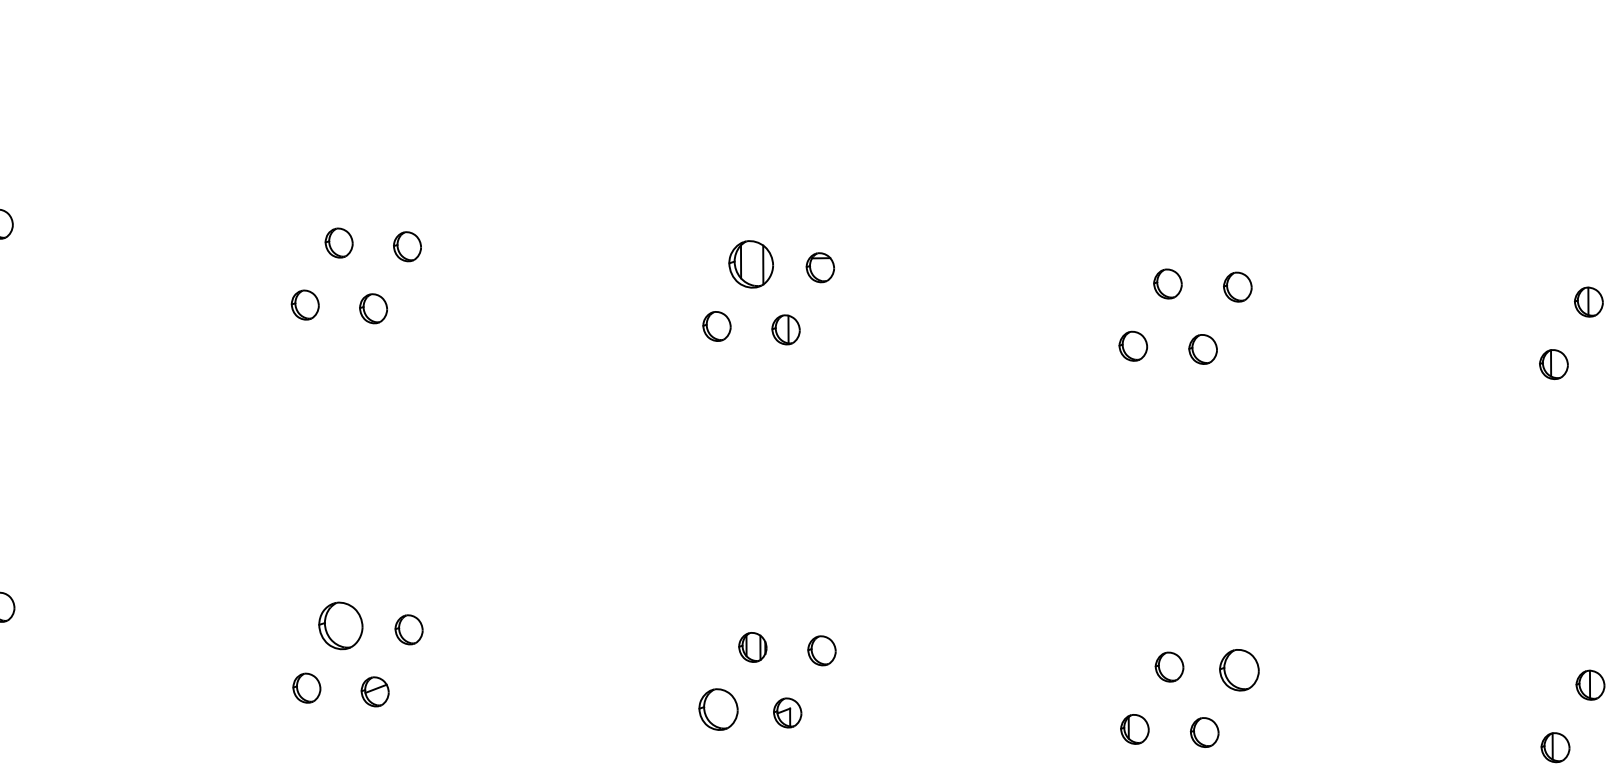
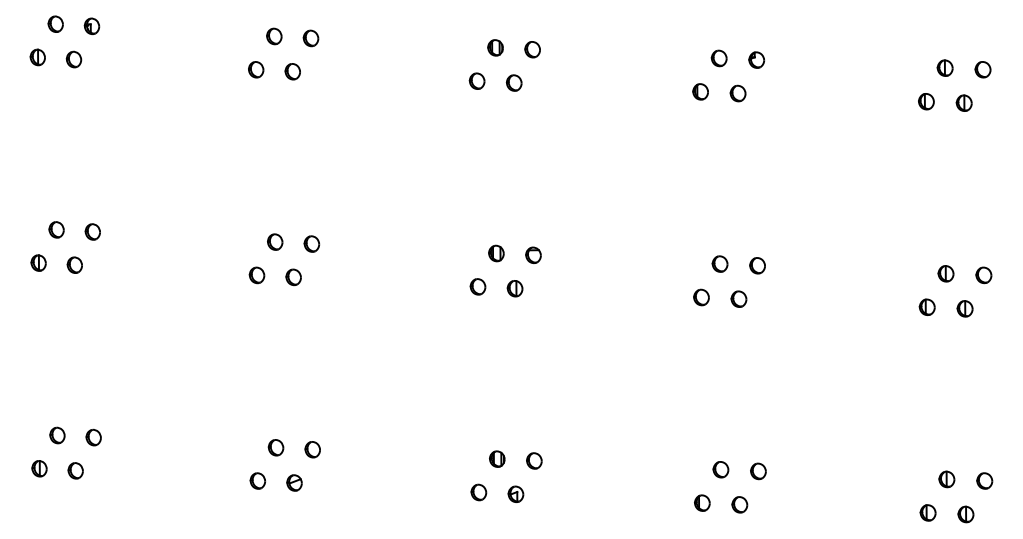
part: (751, 264) -> (496, 253), size x0.62
part: (339, 625) -> (275, 447), size x0.62
part: (1239, 670) -> (758, 471), size x0.71
part: (717, 709) -> (478, 492), size x0.71

